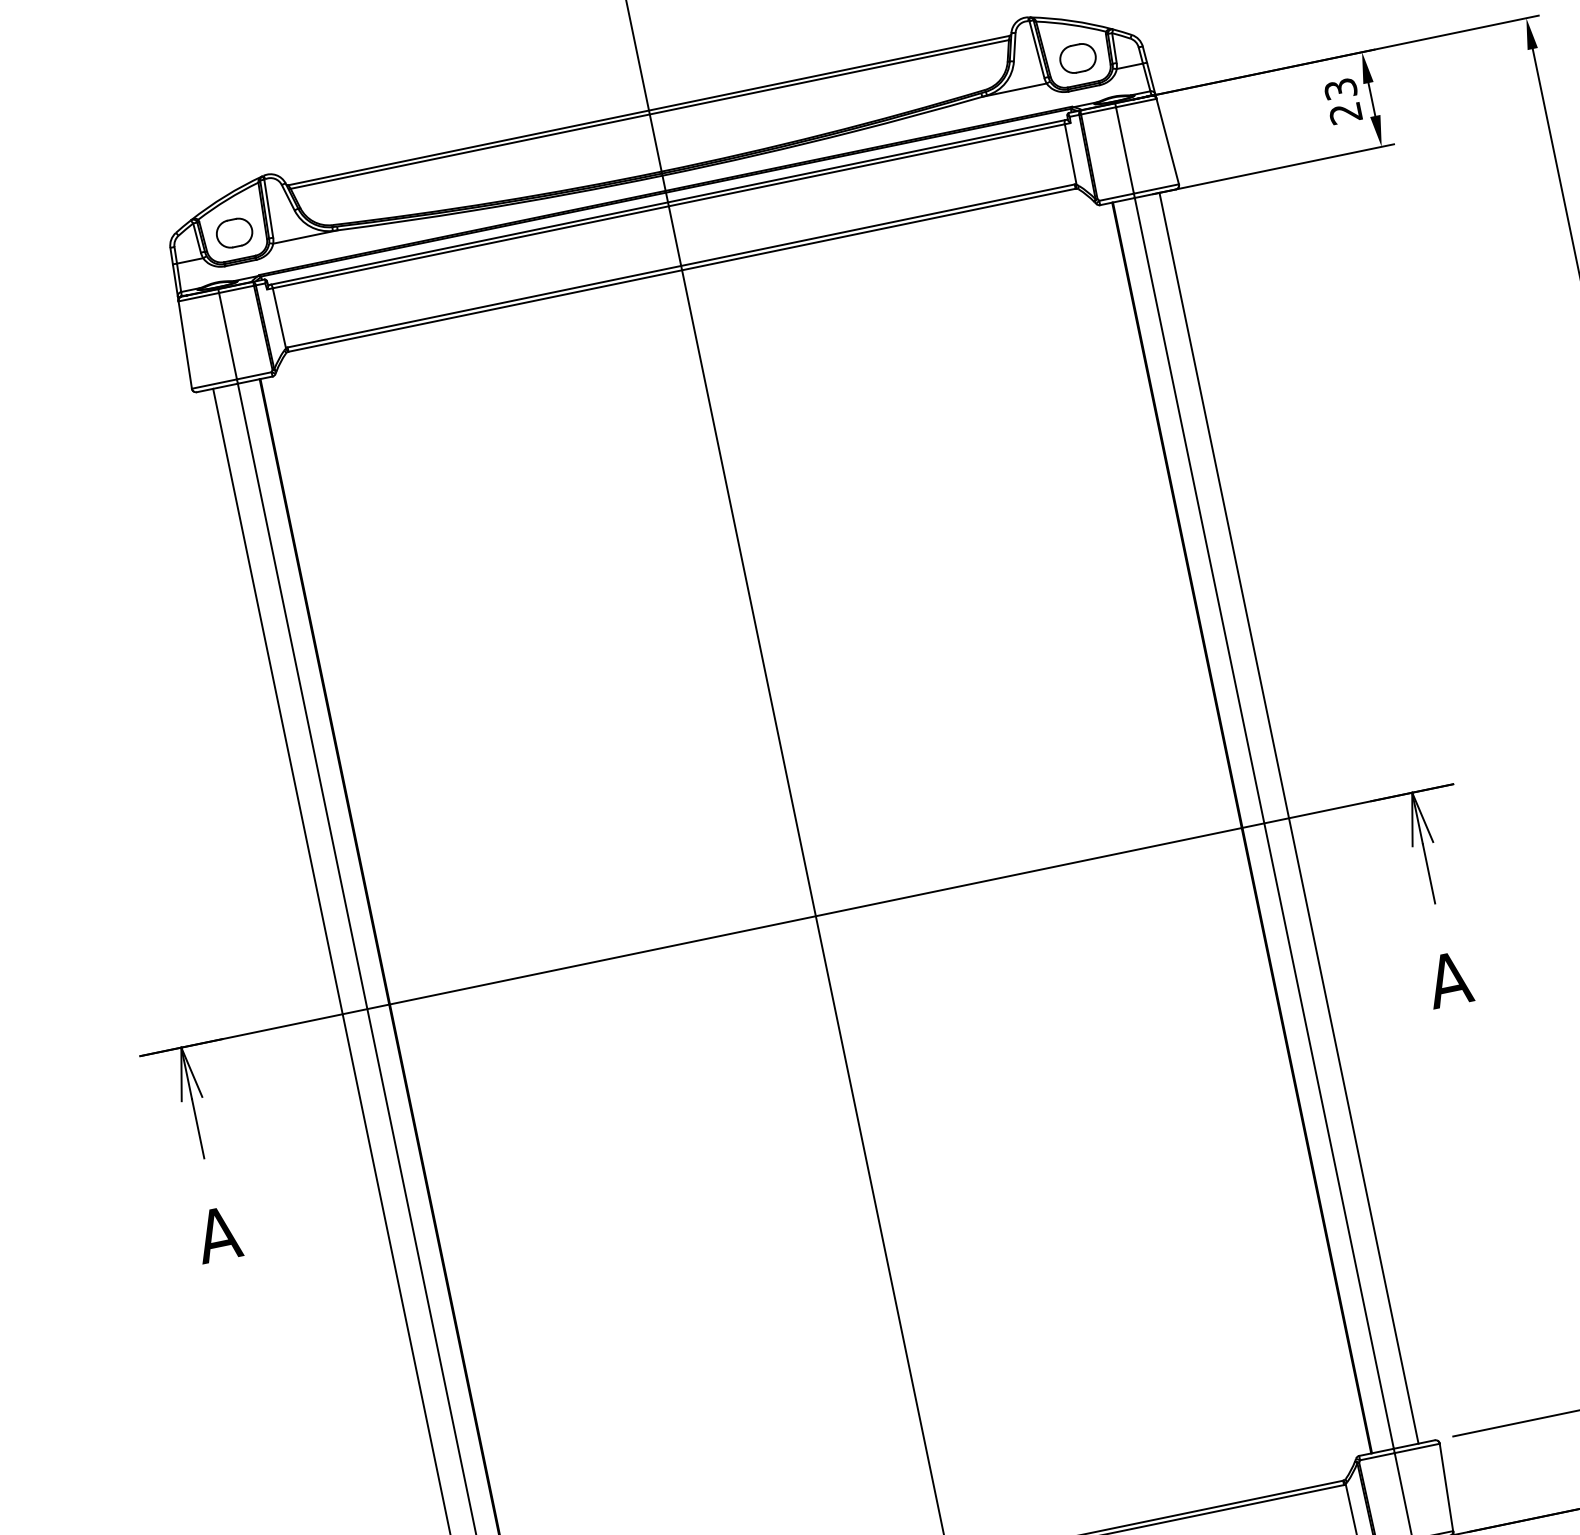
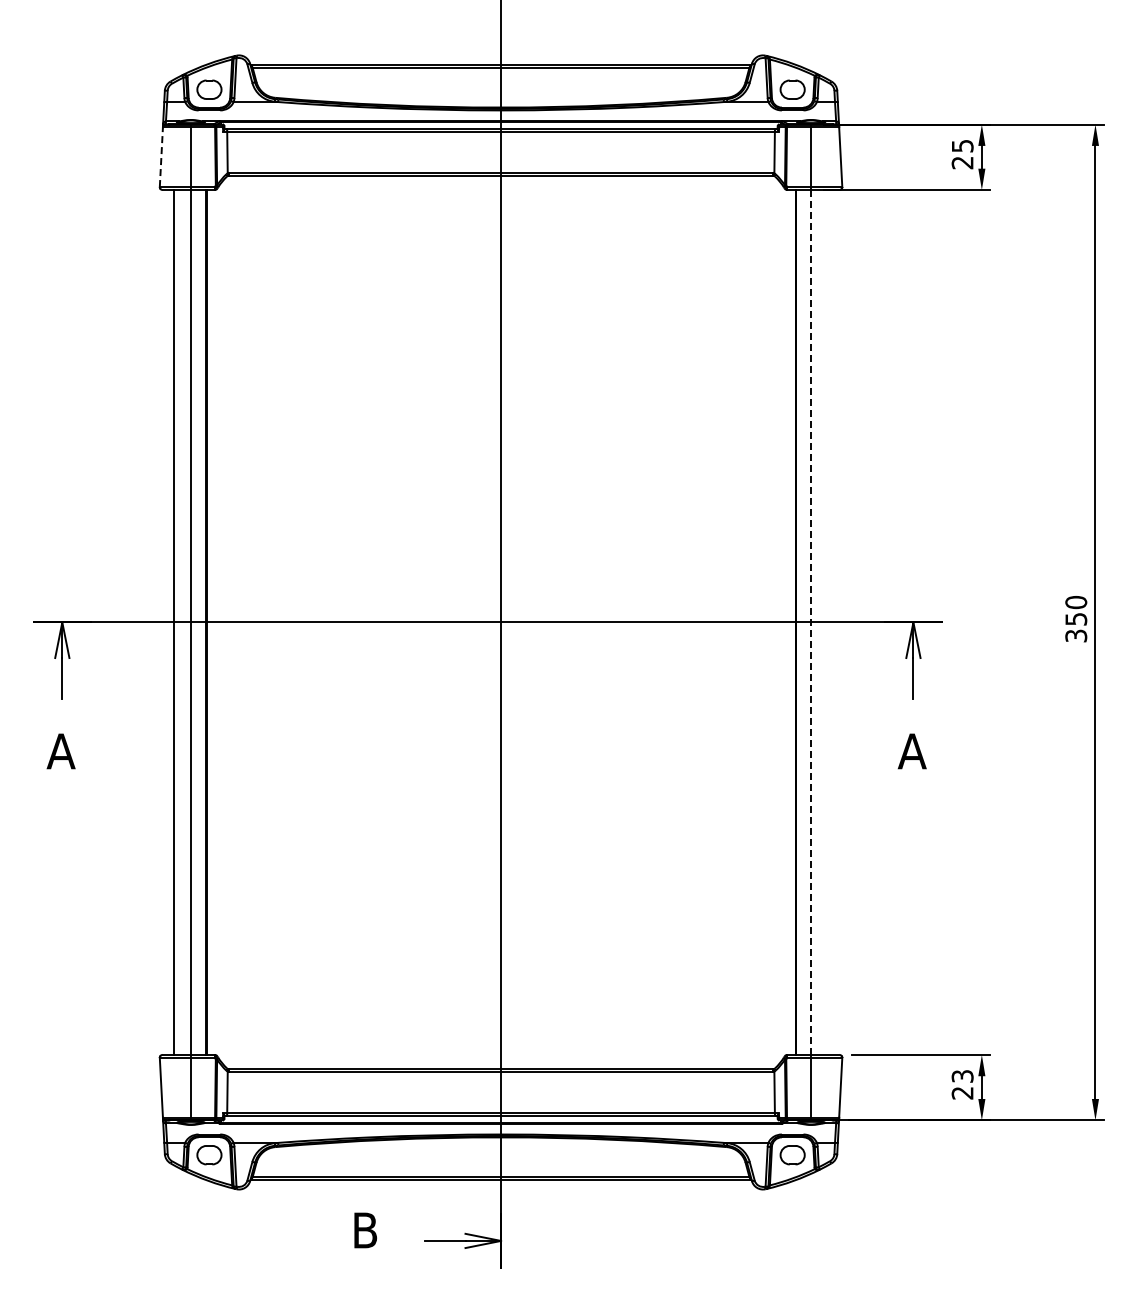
text: (1338, 88) -> (961, 145), 23 -> 25
line: (185, 345) -> (161, 157), solid -> dashed
line: (1289, 818) -> (828, 622), removed
line: (1264, 823) -> (811, 622), solid -> dashed

